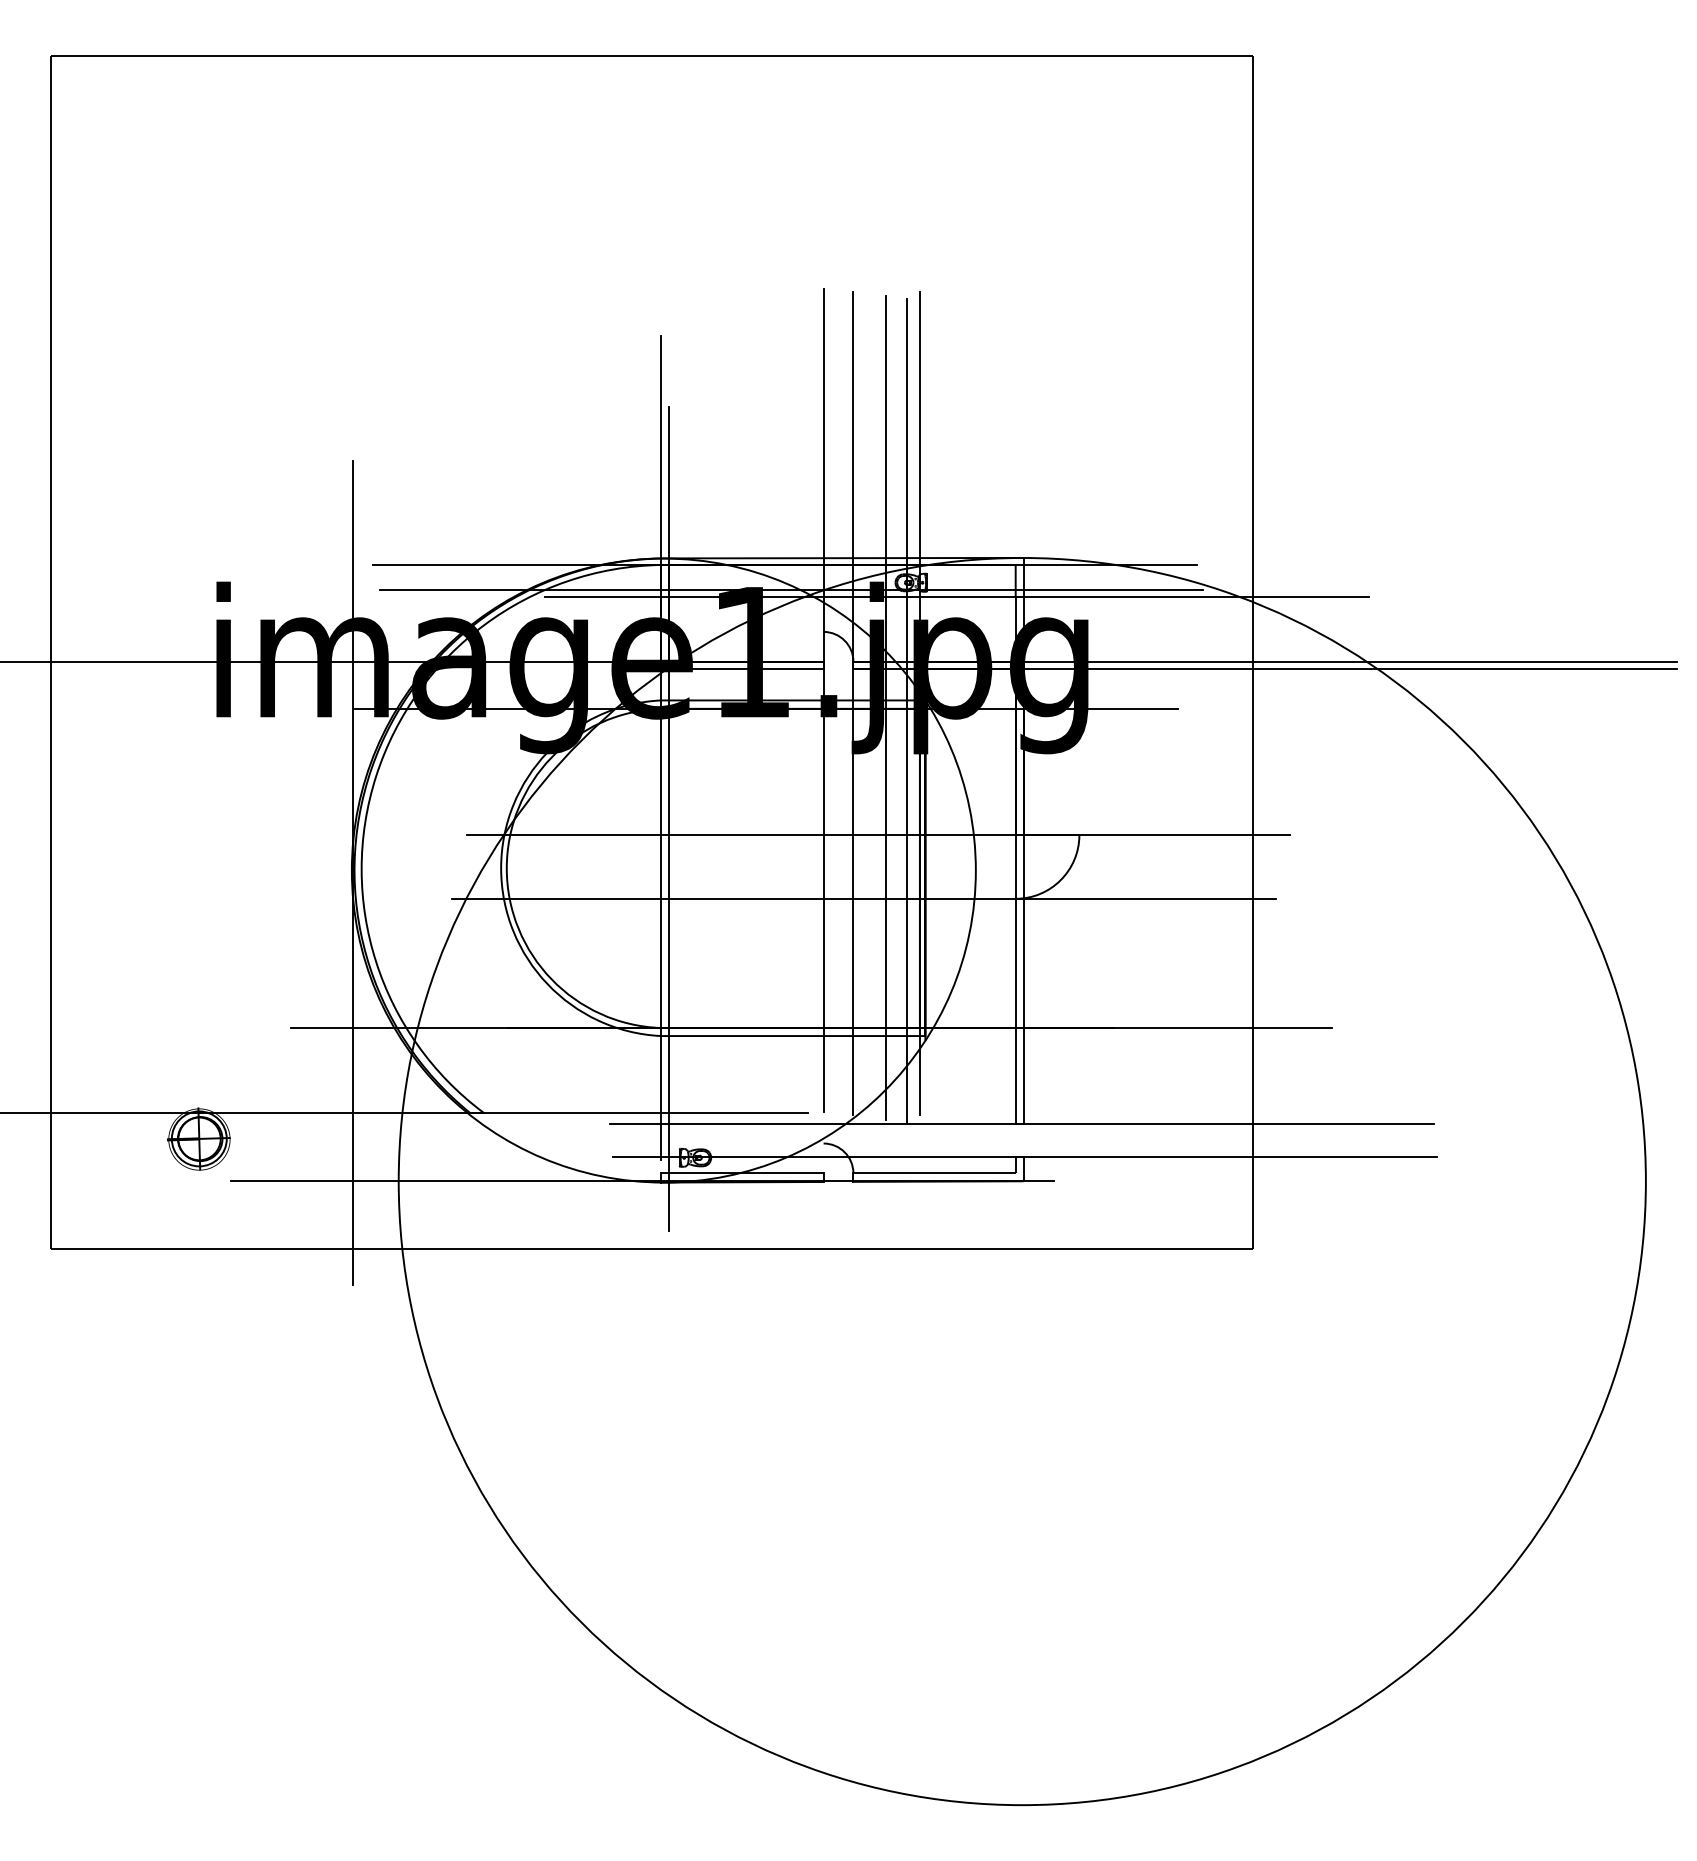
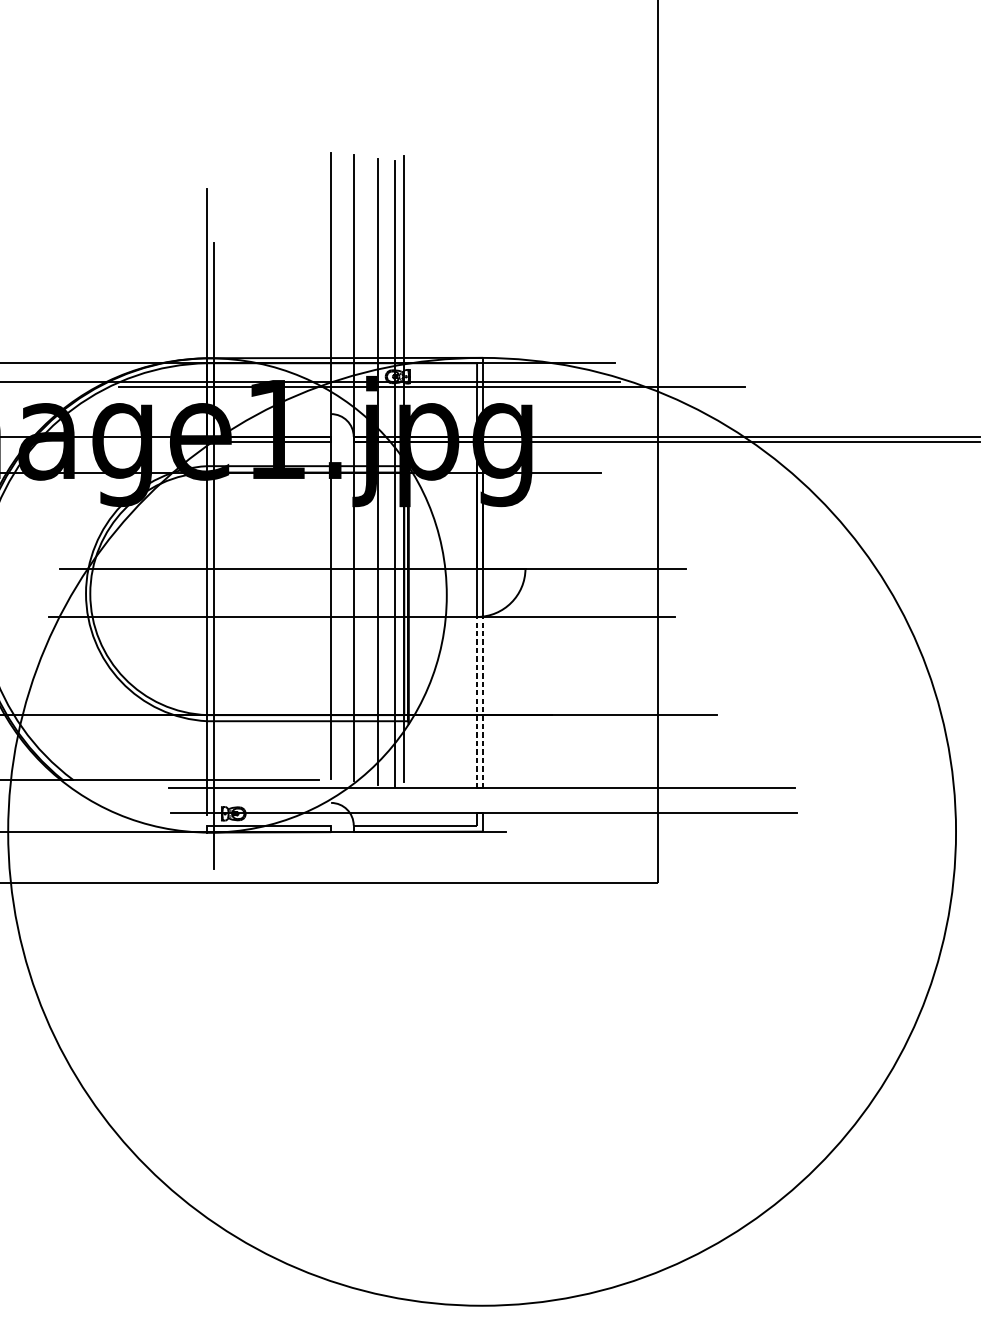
line: (1015, 1011) -> (476, 702), solid -> dashed
line: (1023, 1011) -> (483, 702), solid -> dashed

